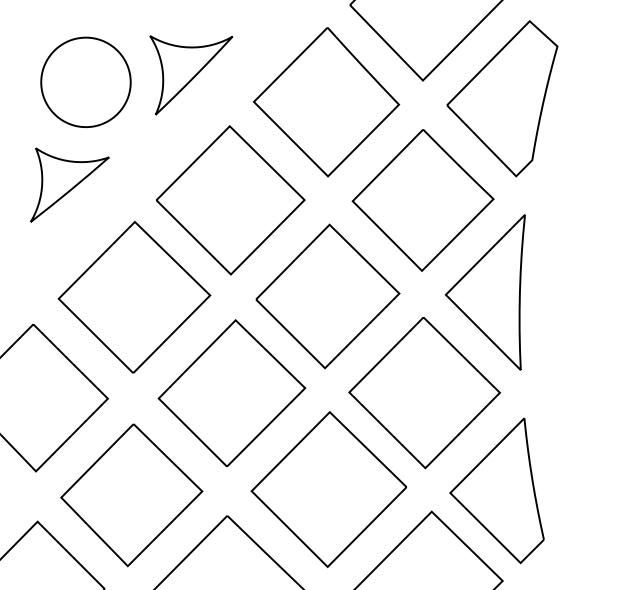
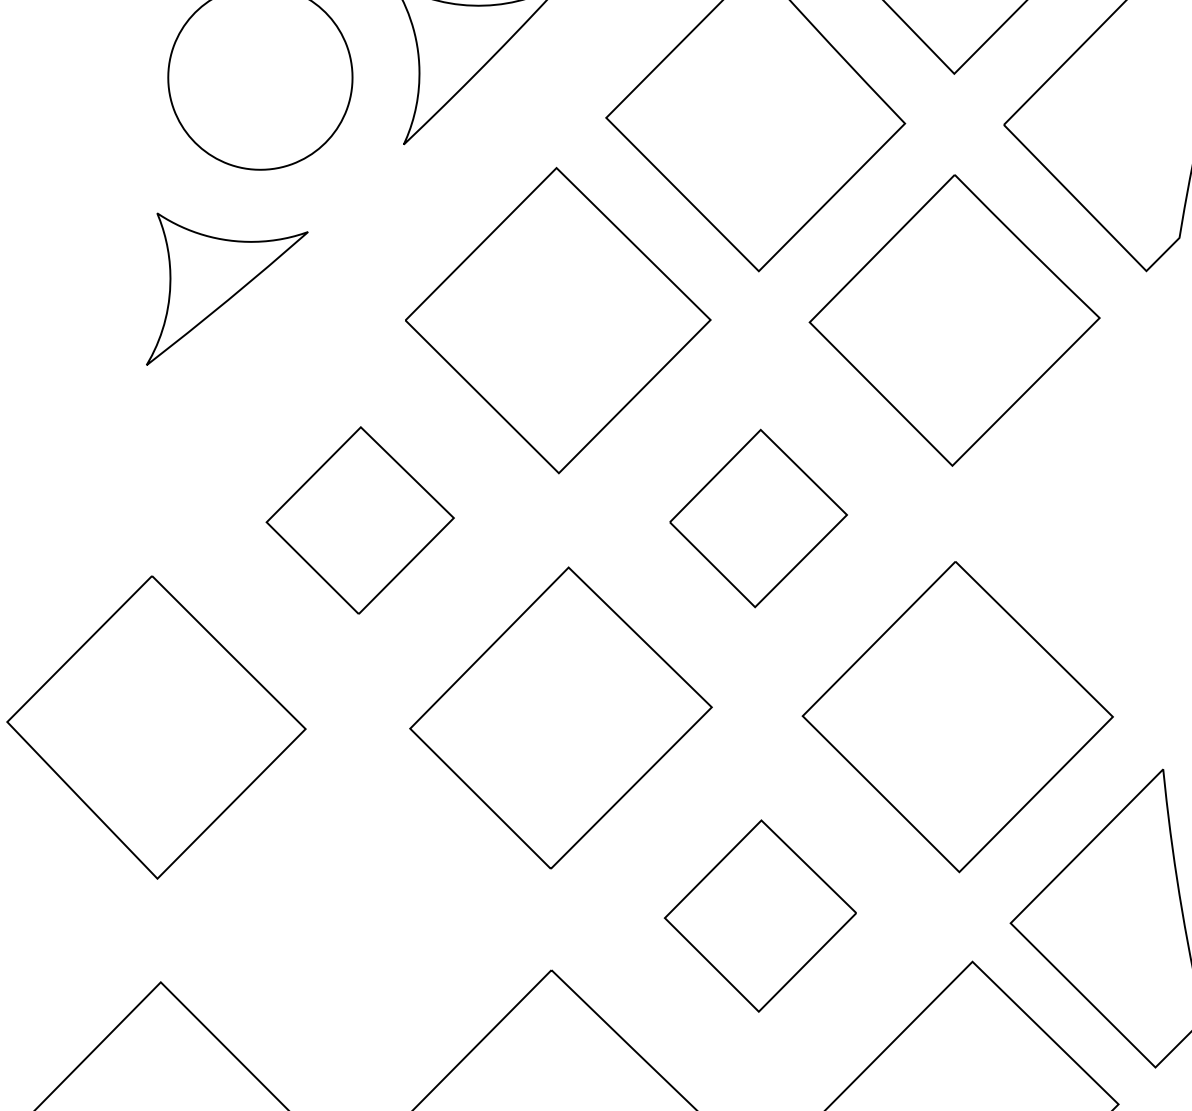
part: (484, 292) -> (1081, 510), removed
part: (327, 296) -> (757, 518), size x0.6
part: (134, 297) -> (360, 520), size x0.6
part: (328, 489) -> (759, 916), size x0.6
part: (131, 495) -> (354, 928), removed

